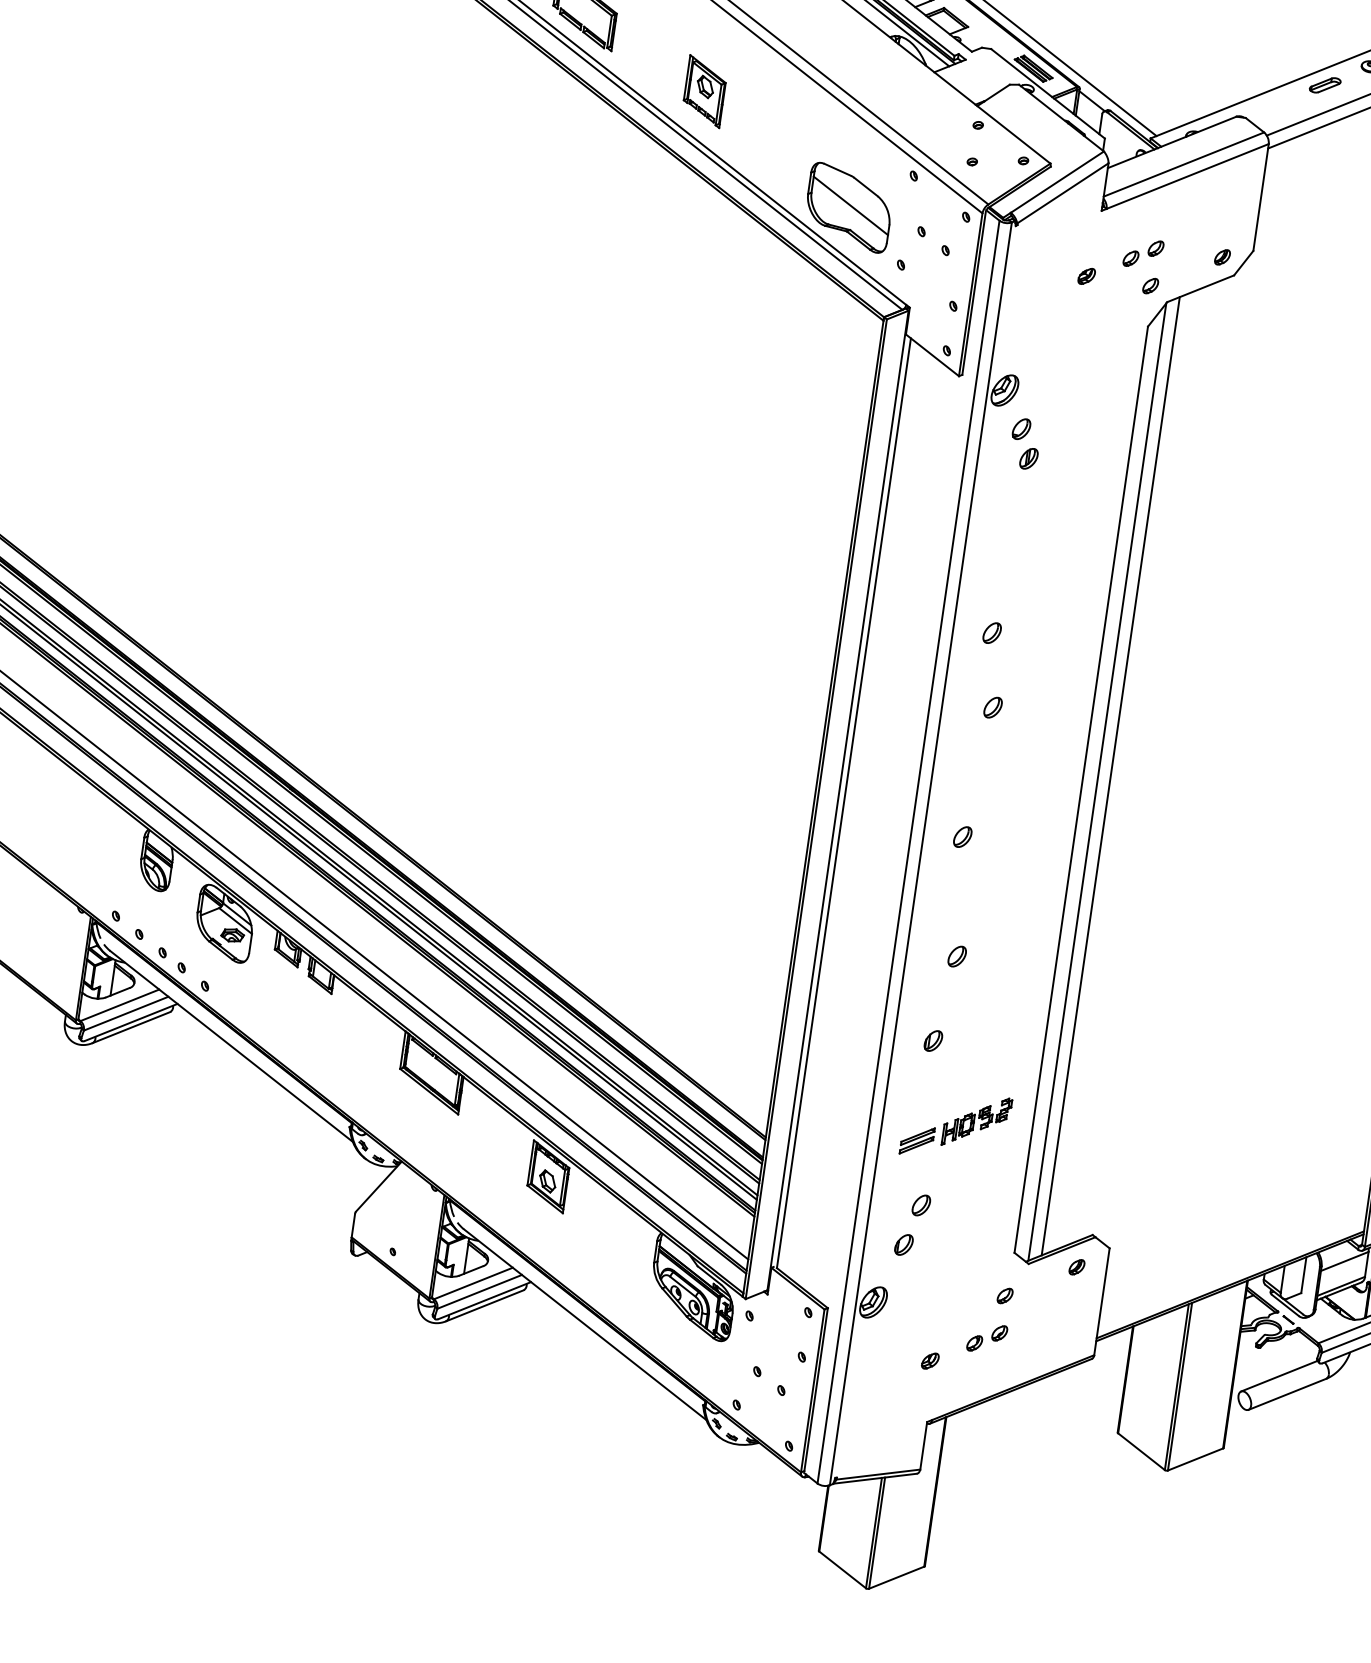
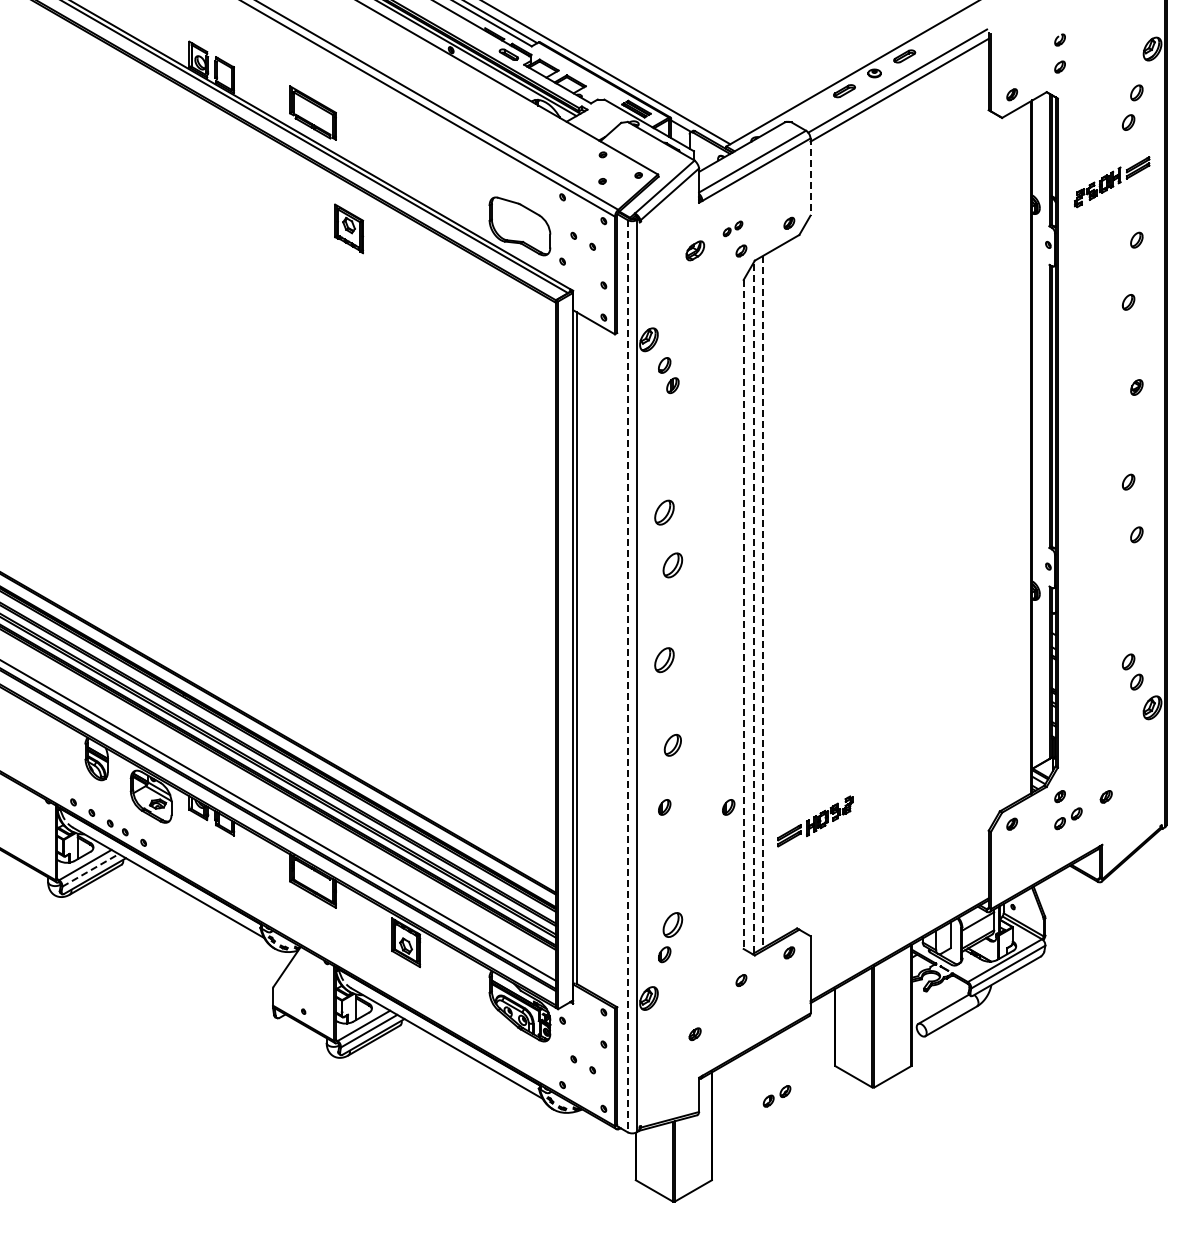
part: (705, 91) -> (349, 228), moved
line: (1260, 198) -> (810, 177), solid -> dashed
line: (850, 205) -> (520, 224), removed
part: (1142, 253) -> (732, 228), size x0.7
part: (1085, 275) -> (694, 250), size x1.6
part: (991, 632) -> (664, 512), size x1.6
part: (992, 707) -> (672, 565), size x1.6
line: (1111, 777) -> (763, 602), solid -> dashed
line: (1097, 782) -> (754, 607), solid -> dashed
line: (1081, 789) -> (743, 614), solid -> dashed
part: (962, 836) -> (664, 659), size x1.6
line: (908, 852) -> (627, 676), solid -> dashed
part: (956, 955) -> (672, 744), size x1.4
line: (125, 1013) -> (90, 870), solid -> dashed
part: (1021, 1053) -> (728, 807), added
part: (956, 1126) -> (815, 821), moved
part: (920, 1204) -> (672, 924), size x1.6
part: (986, 1338) -> (776, 1096), moved

